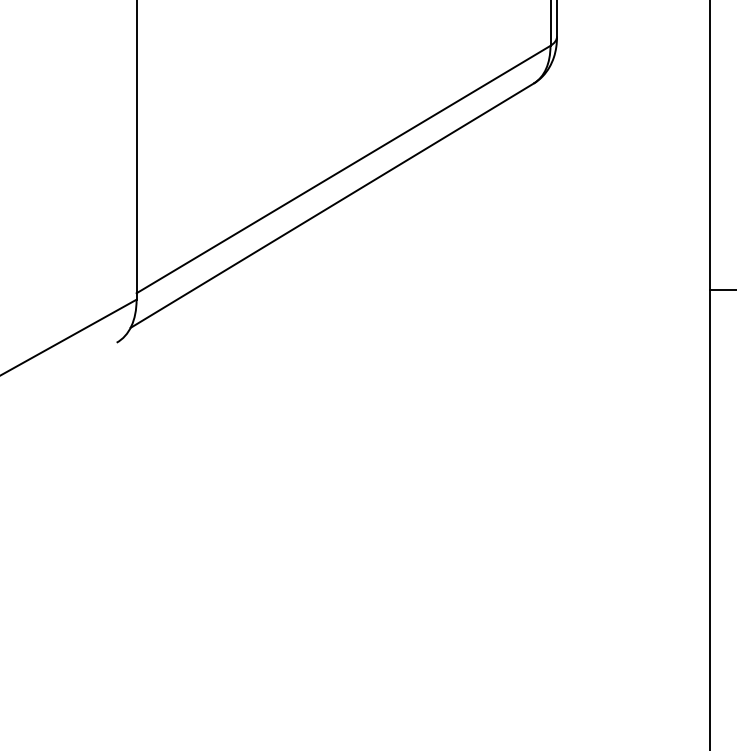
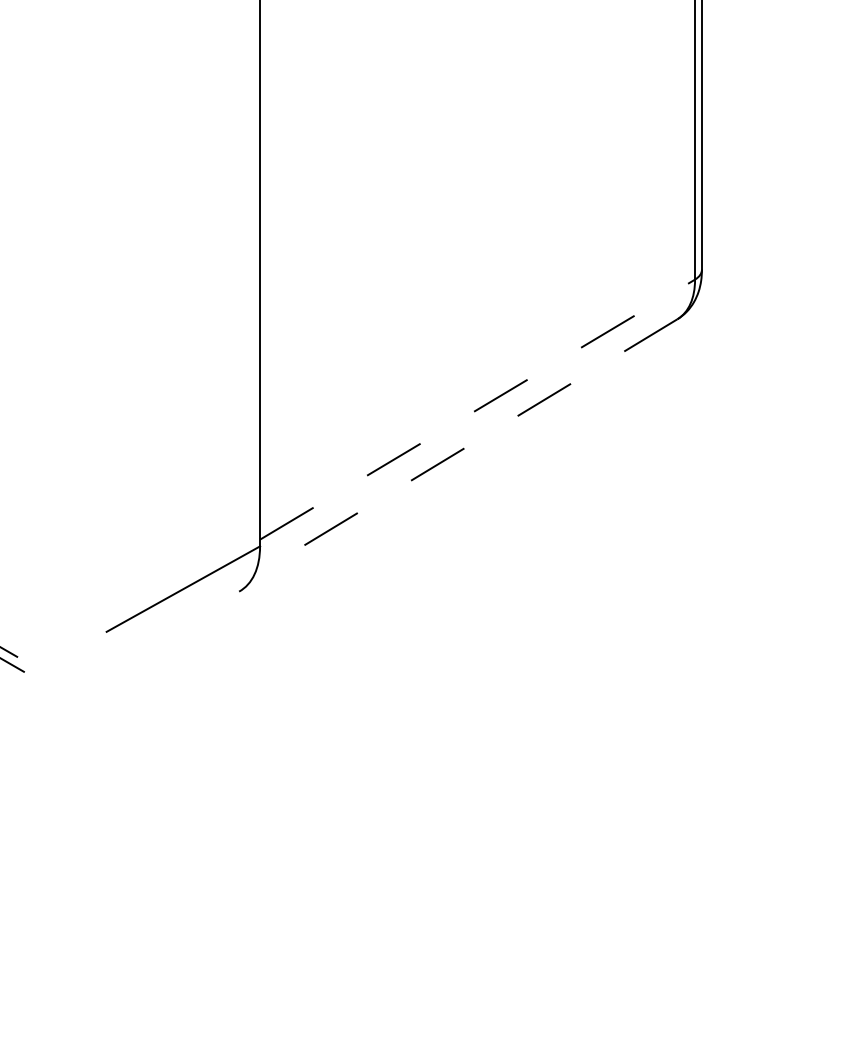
line: (344, 169) -> (478, 409), solid -> dashed
line: (332, 205) -> (465, 447), solid -> dashed

